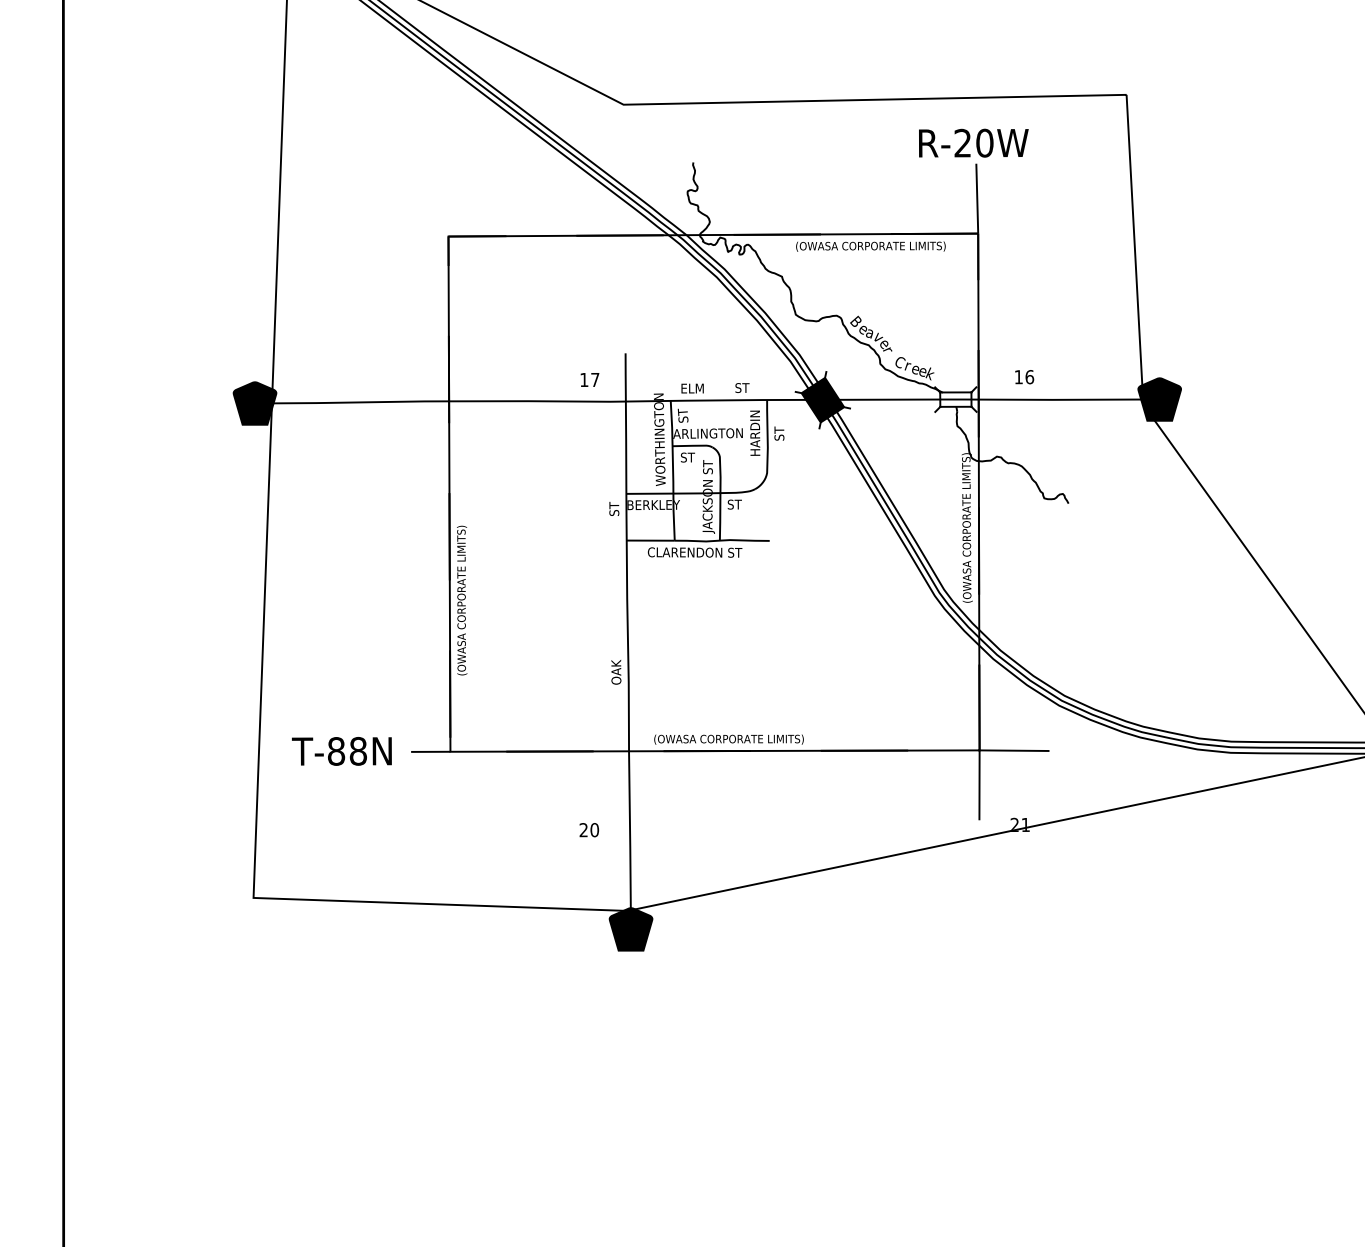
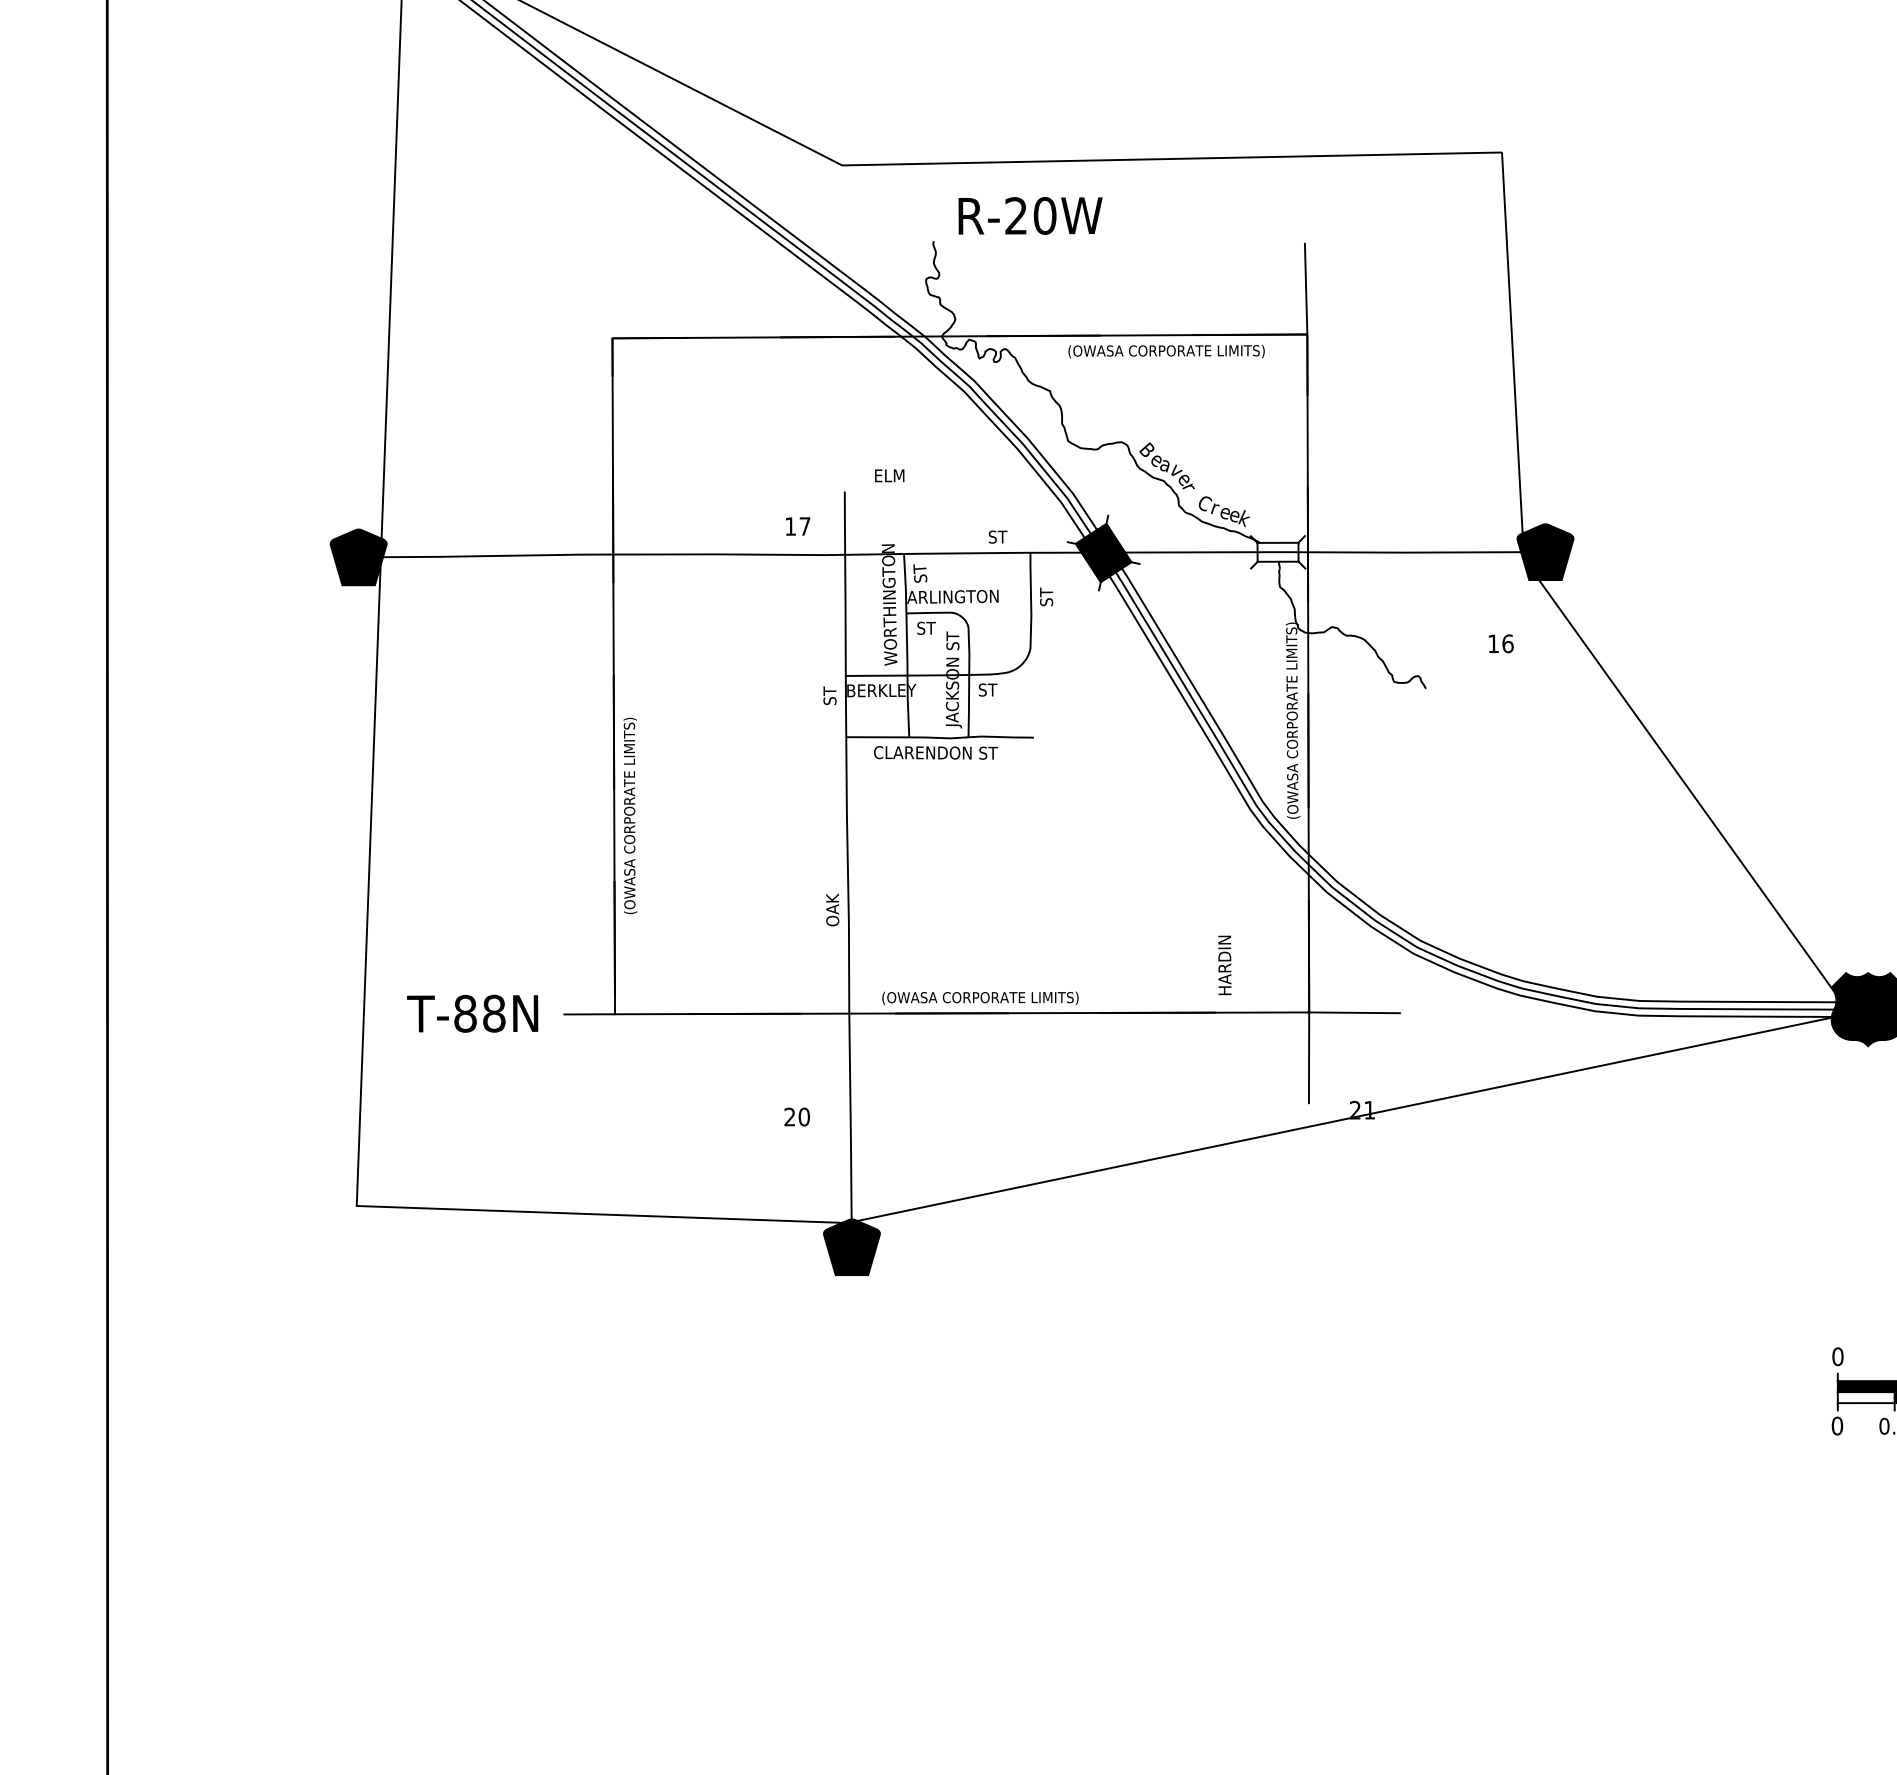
text: (973, 142) -> (1030, 215), moved
text: (1024, 376) -> (1501, 643), moved
text: (692, 388) -> (889, 475), moved
text: (754, 433) -> (1224, 965), moved

